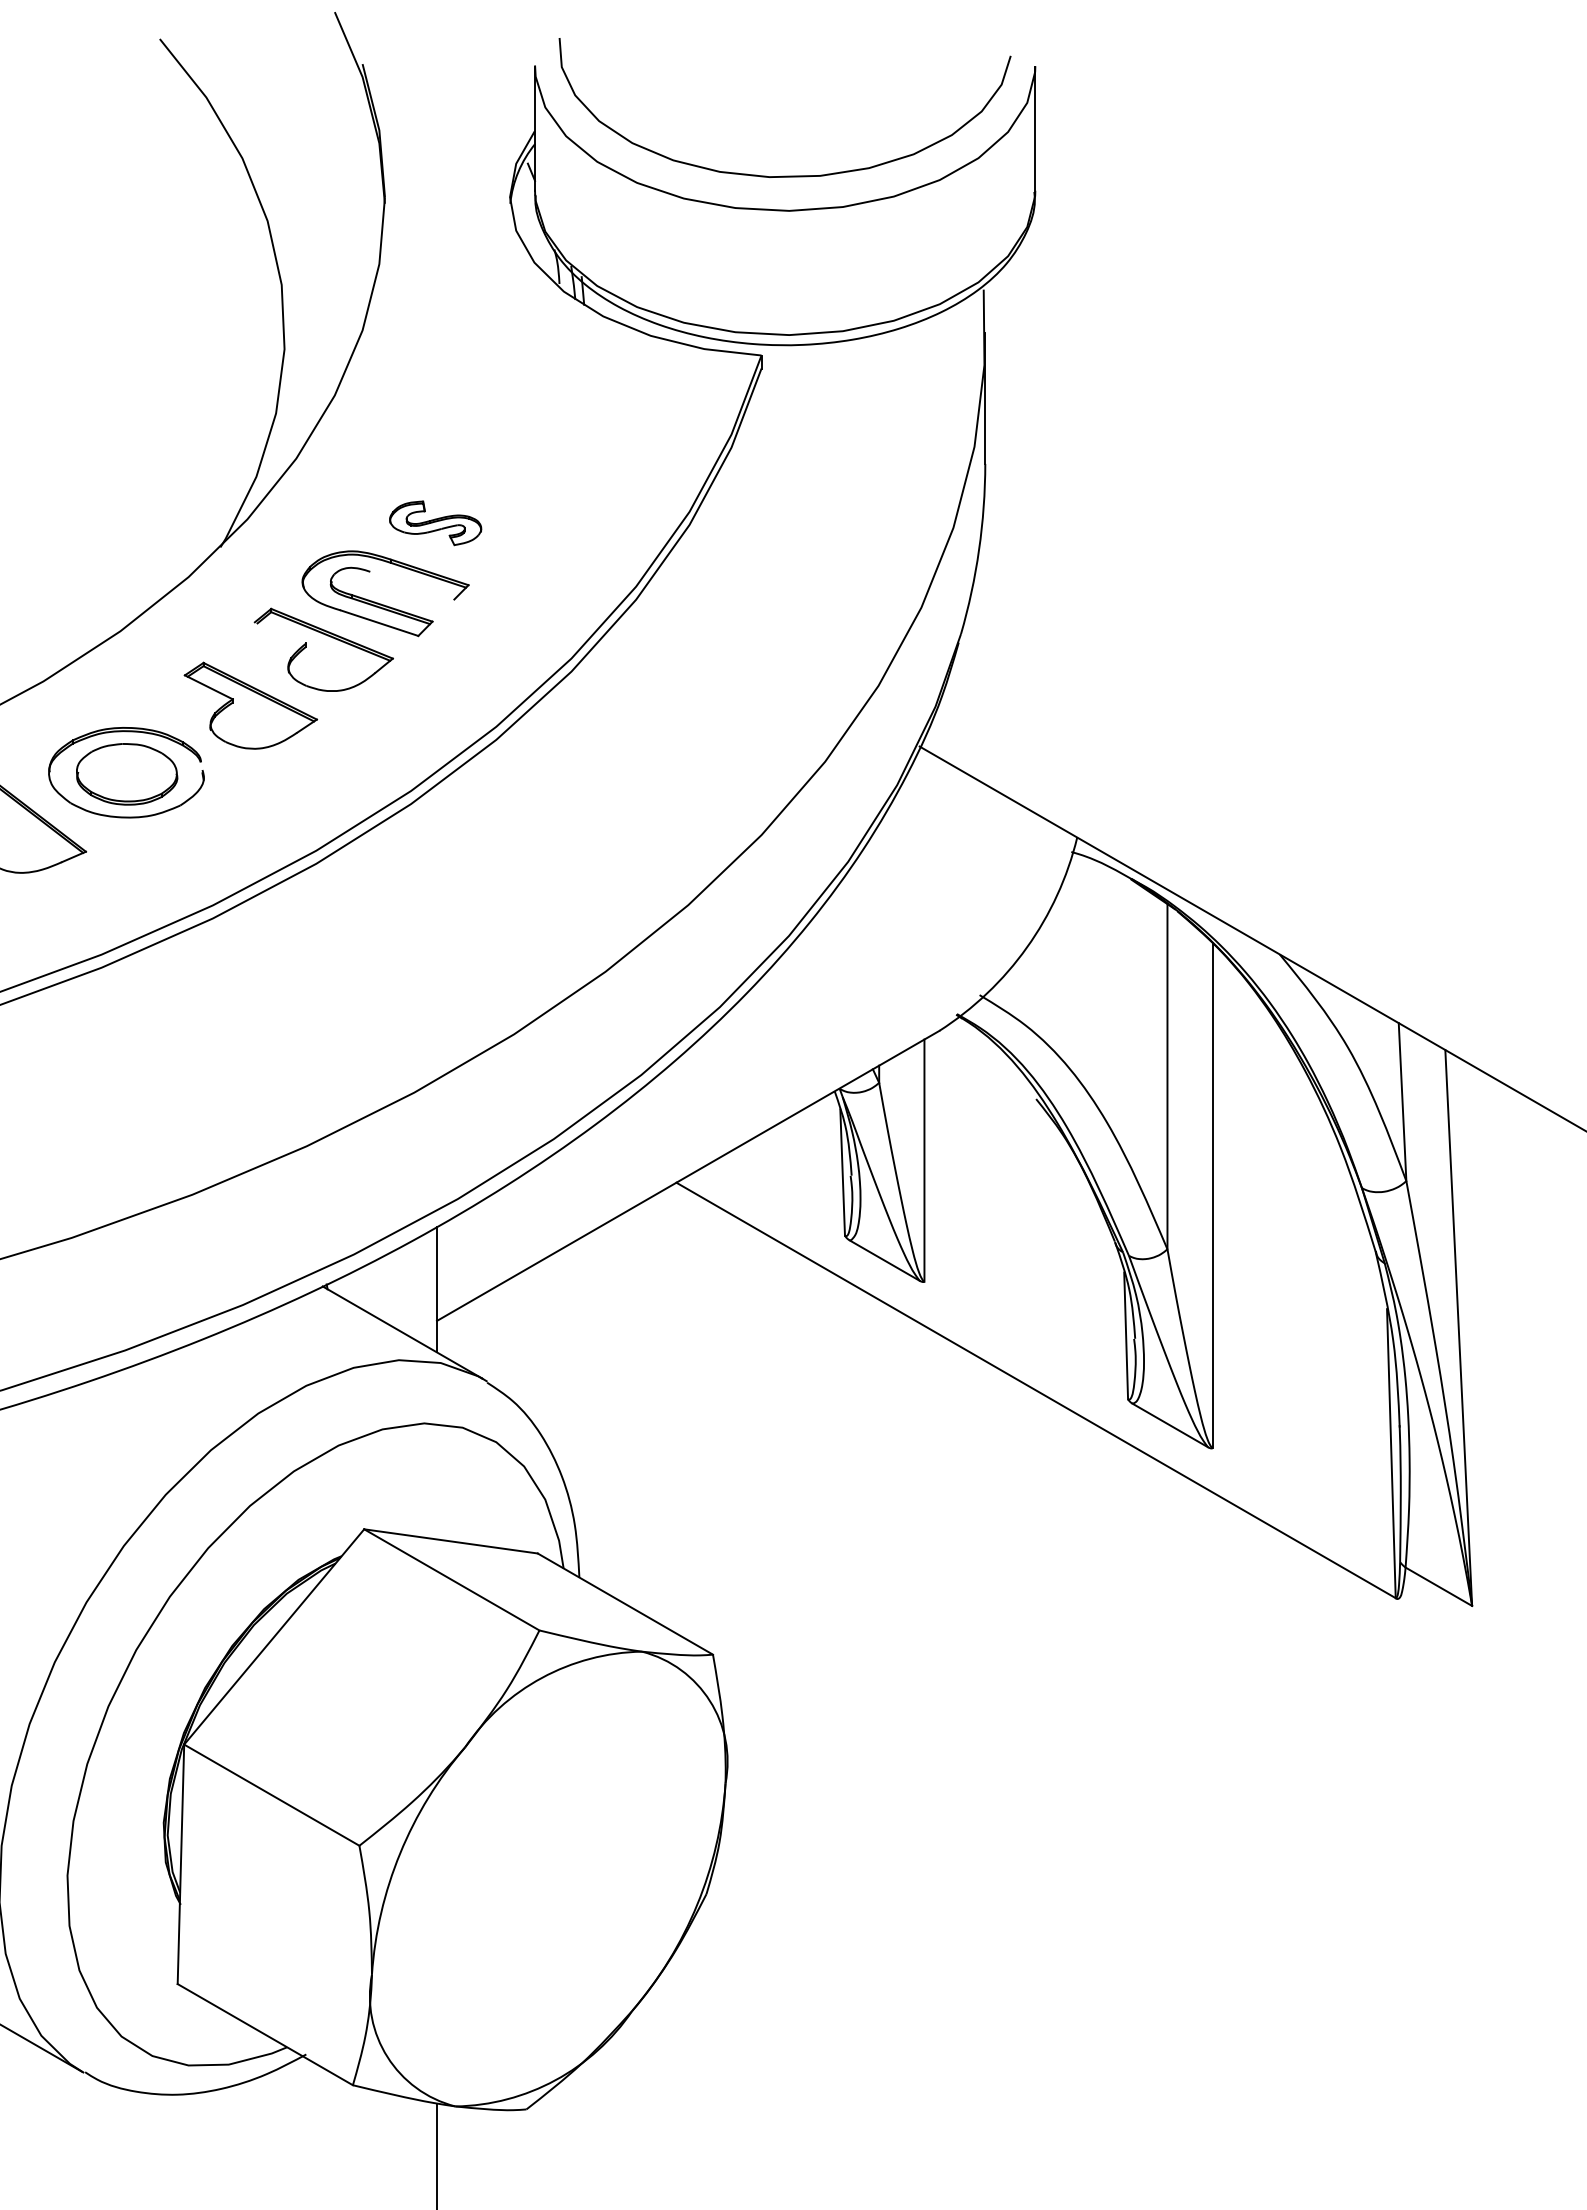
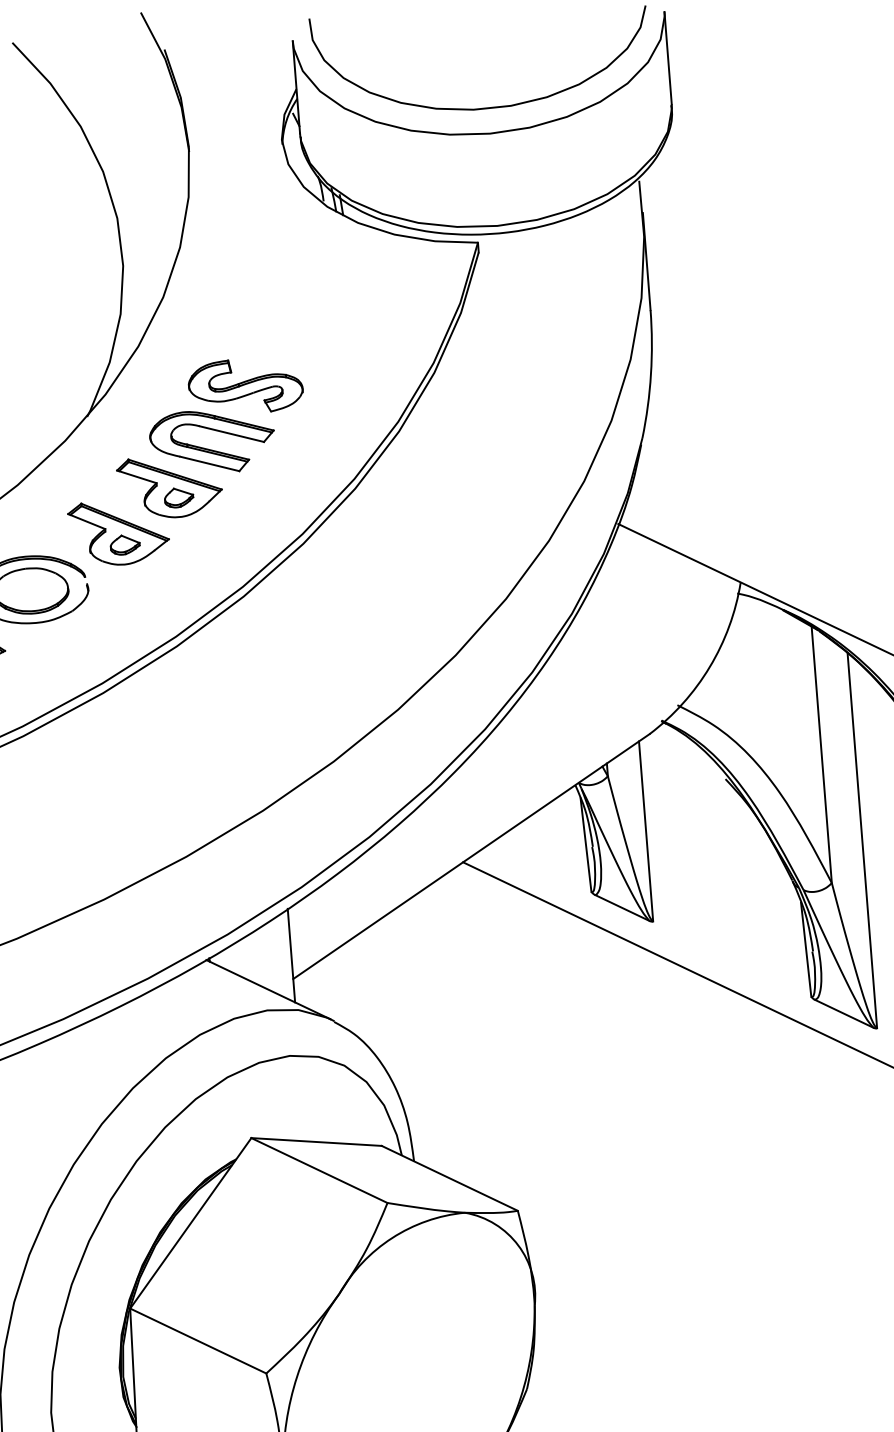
part: (435, 523) -> (245, 386), size x1.67
line: (412, 585) -> (232, 434), added
line: (280, 632) -> (136, 476), added
part: (334, 664) -> (178, 497), added
part: (257, 722) -> (124, 544), added

